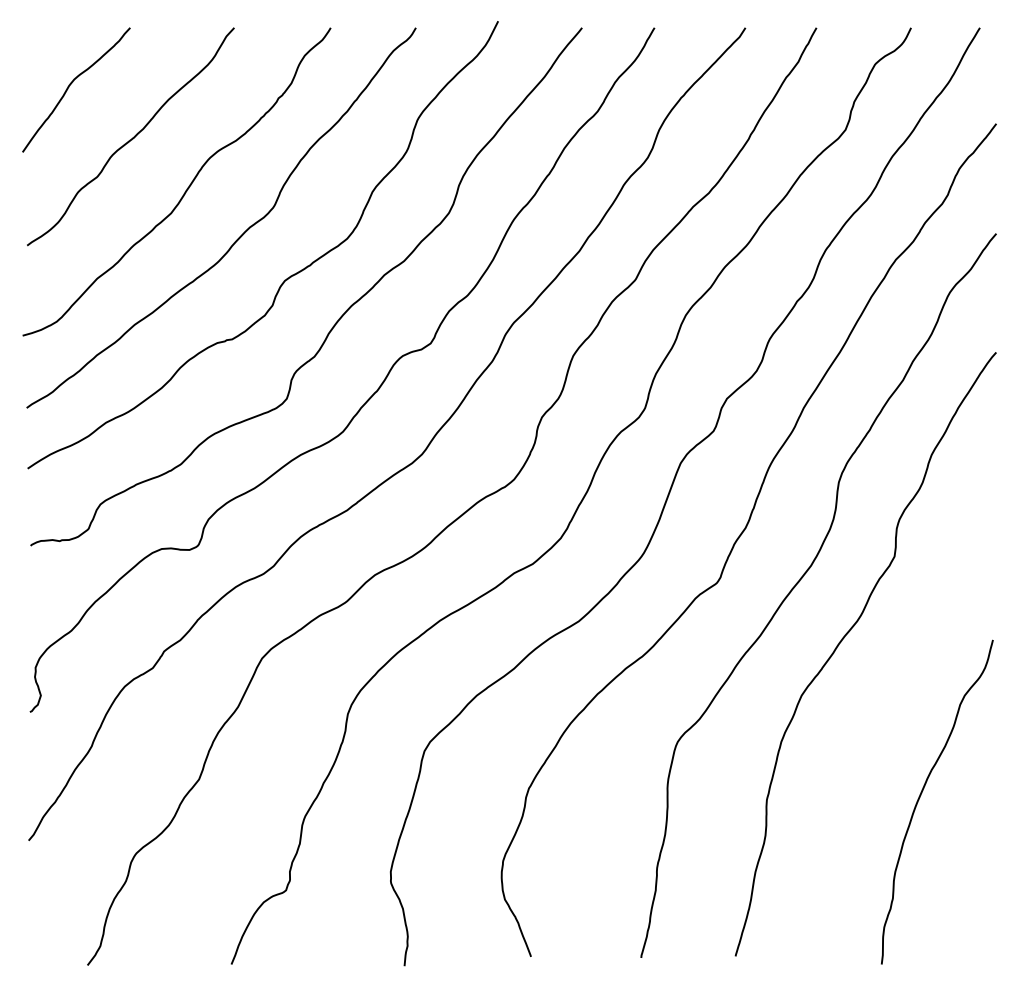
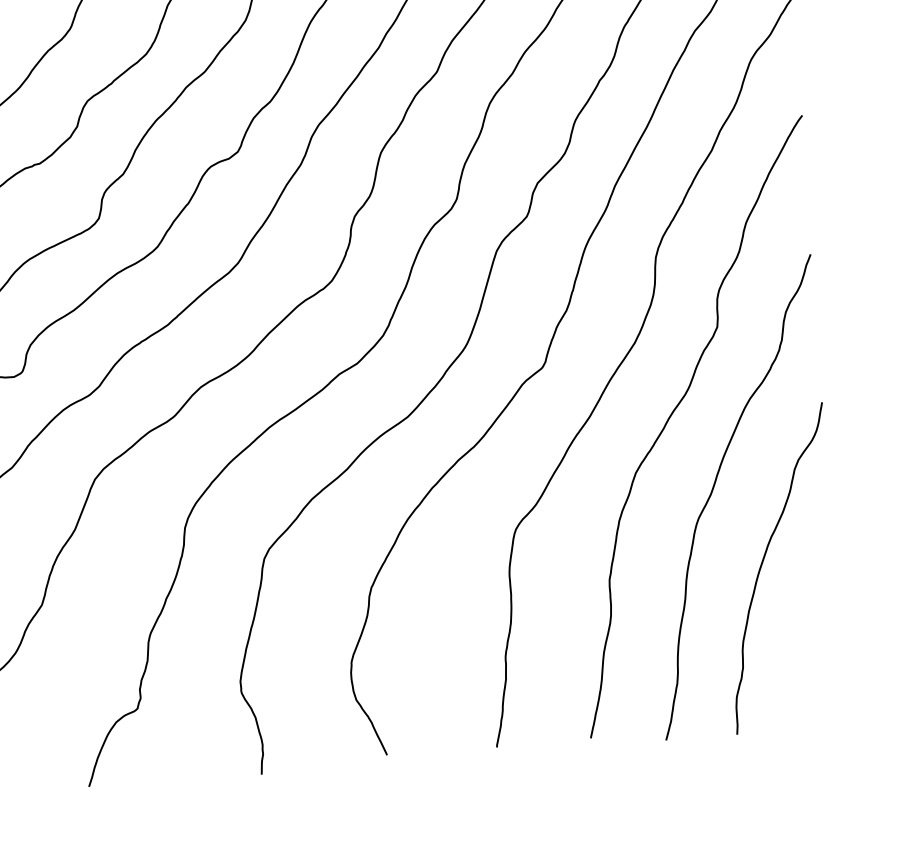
curve: (879, 715) -> (715, 486), added

